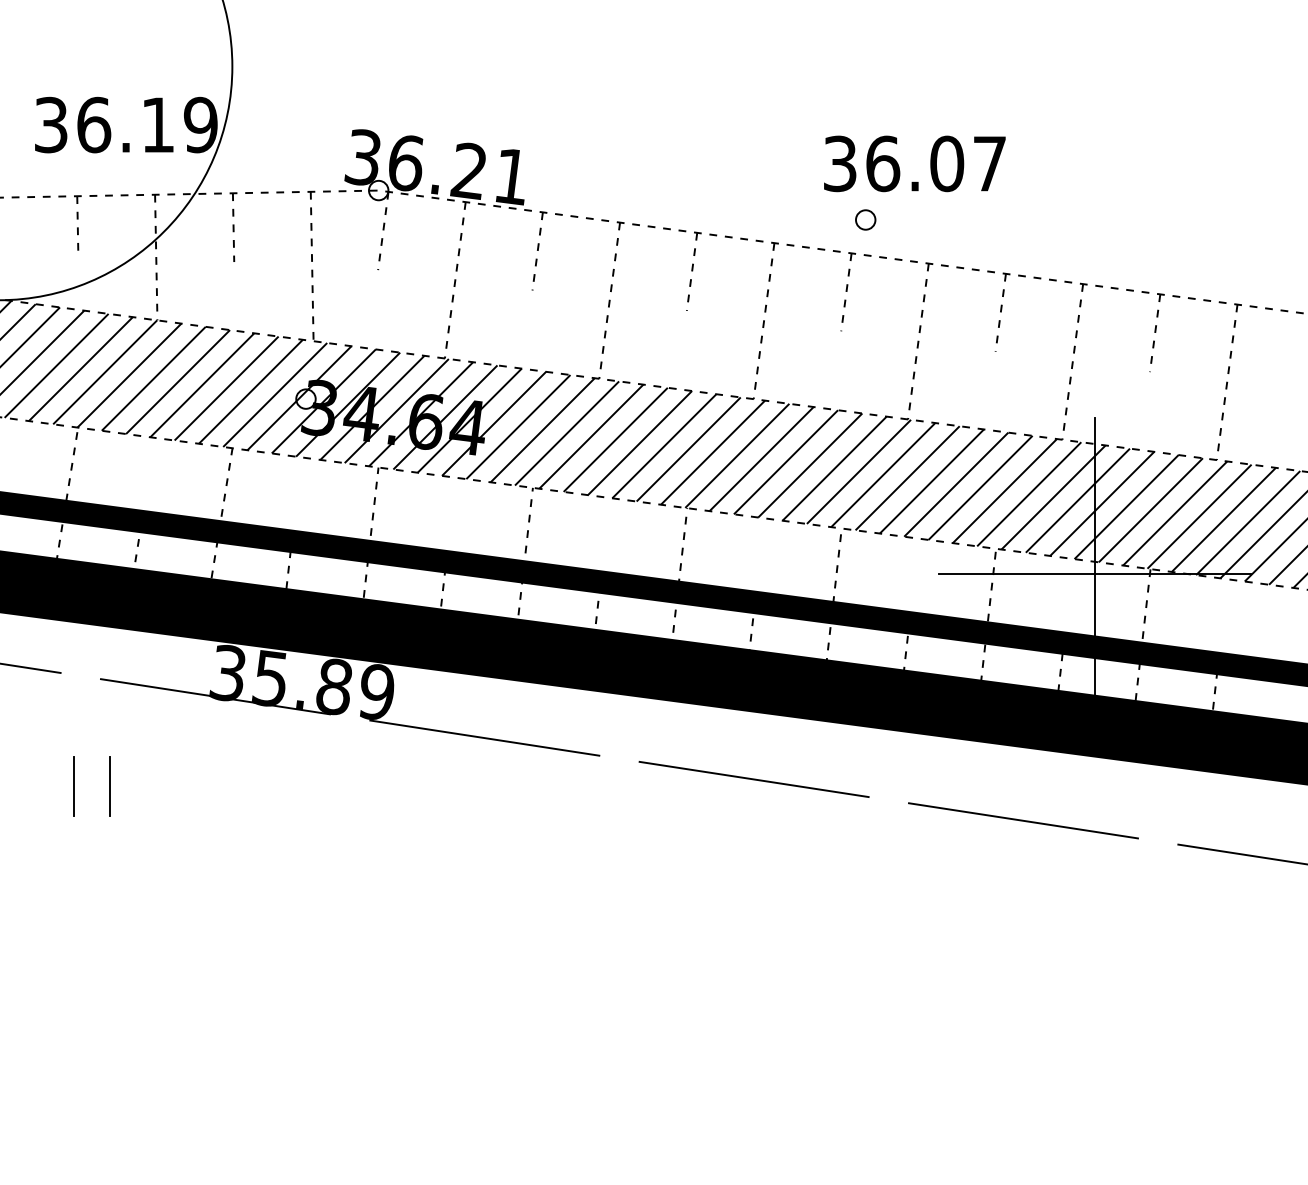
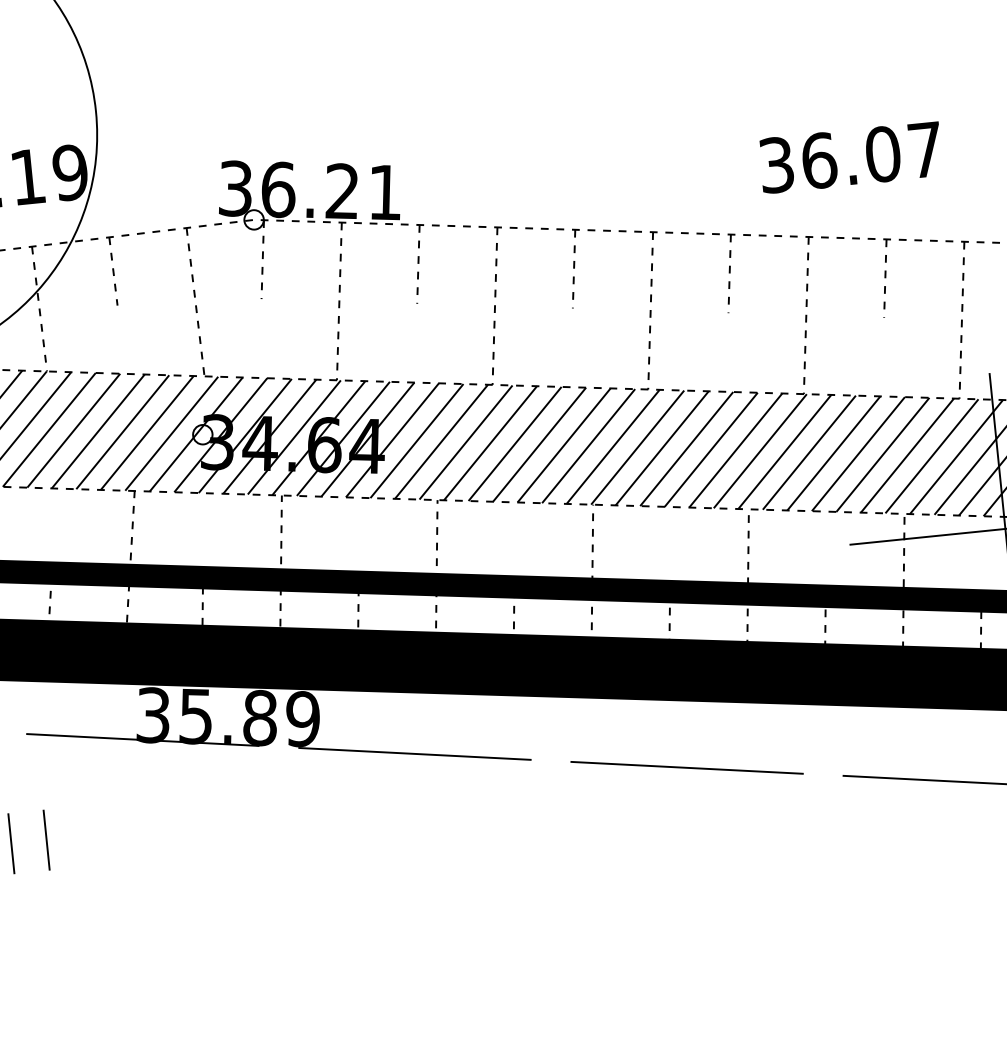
text: (914, 163) -> (850, 157), moved
part: (865, 219) -> (741, 199), removed

